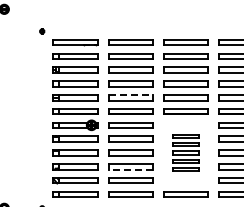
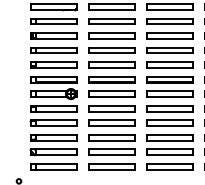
line: (131, 95) -> (112, 62), dashed -> solid
part: (185, 152) -> (169, 122), size x1.67
line: (130, 169) -> (111, 140), dashed -> solid

